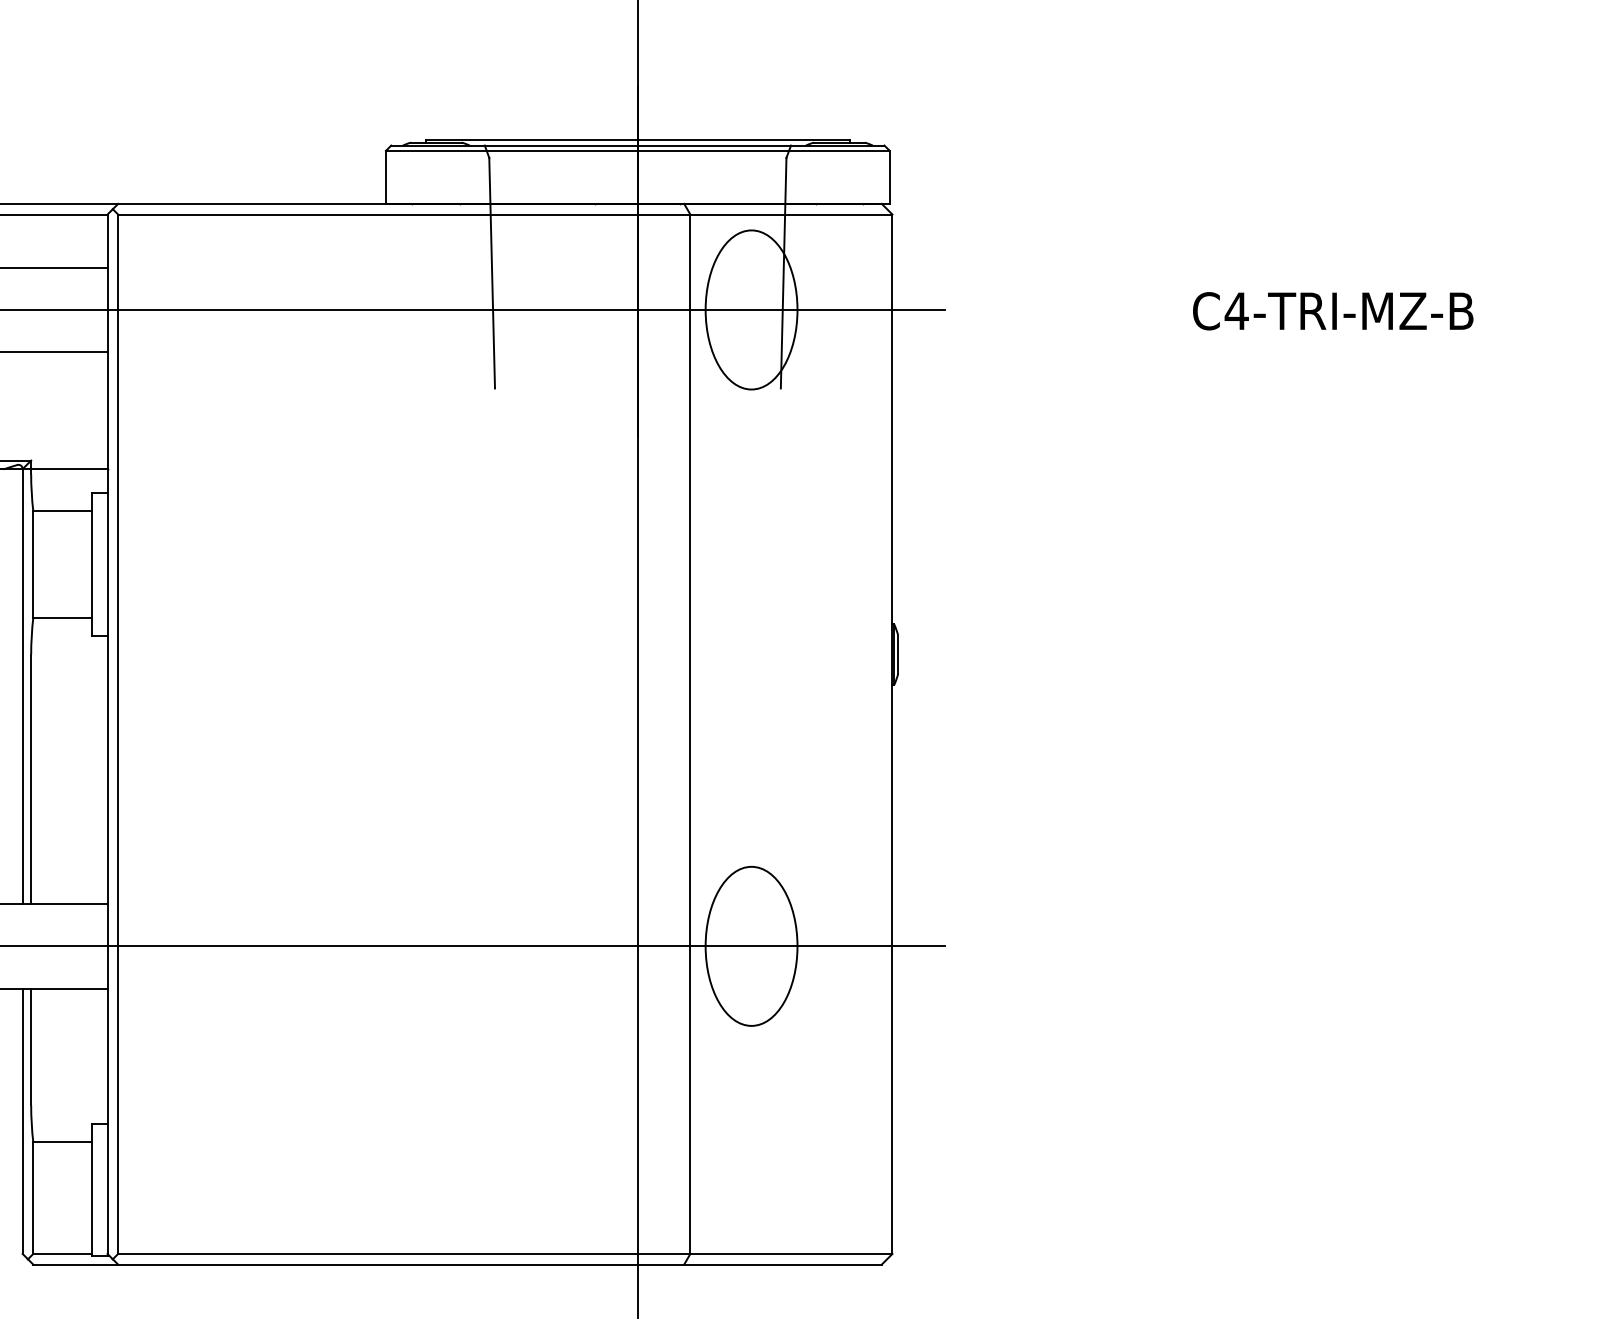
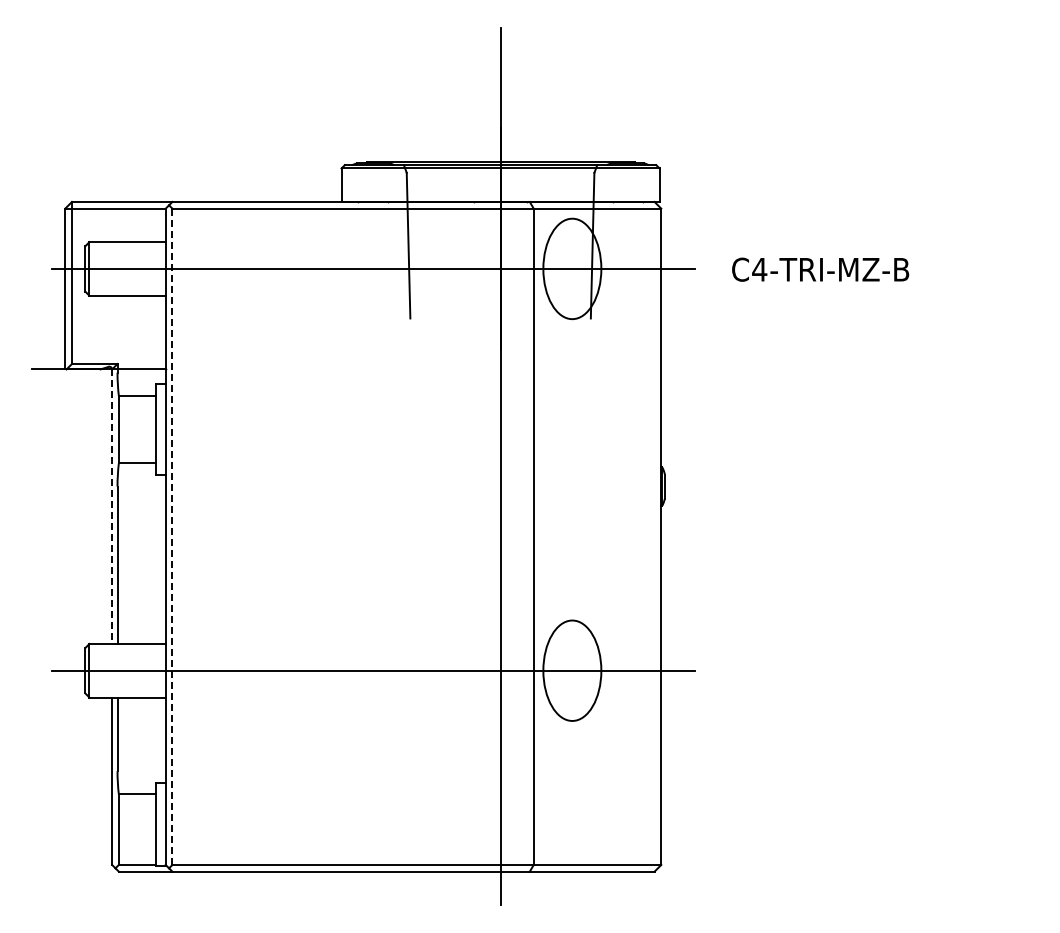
text: (1333, 310) -> (820, 269), moved
line: (23, 687) -> (112, 507), solid -> dashed
line: (118, 733) -> (172, 536), solid -> dashed

